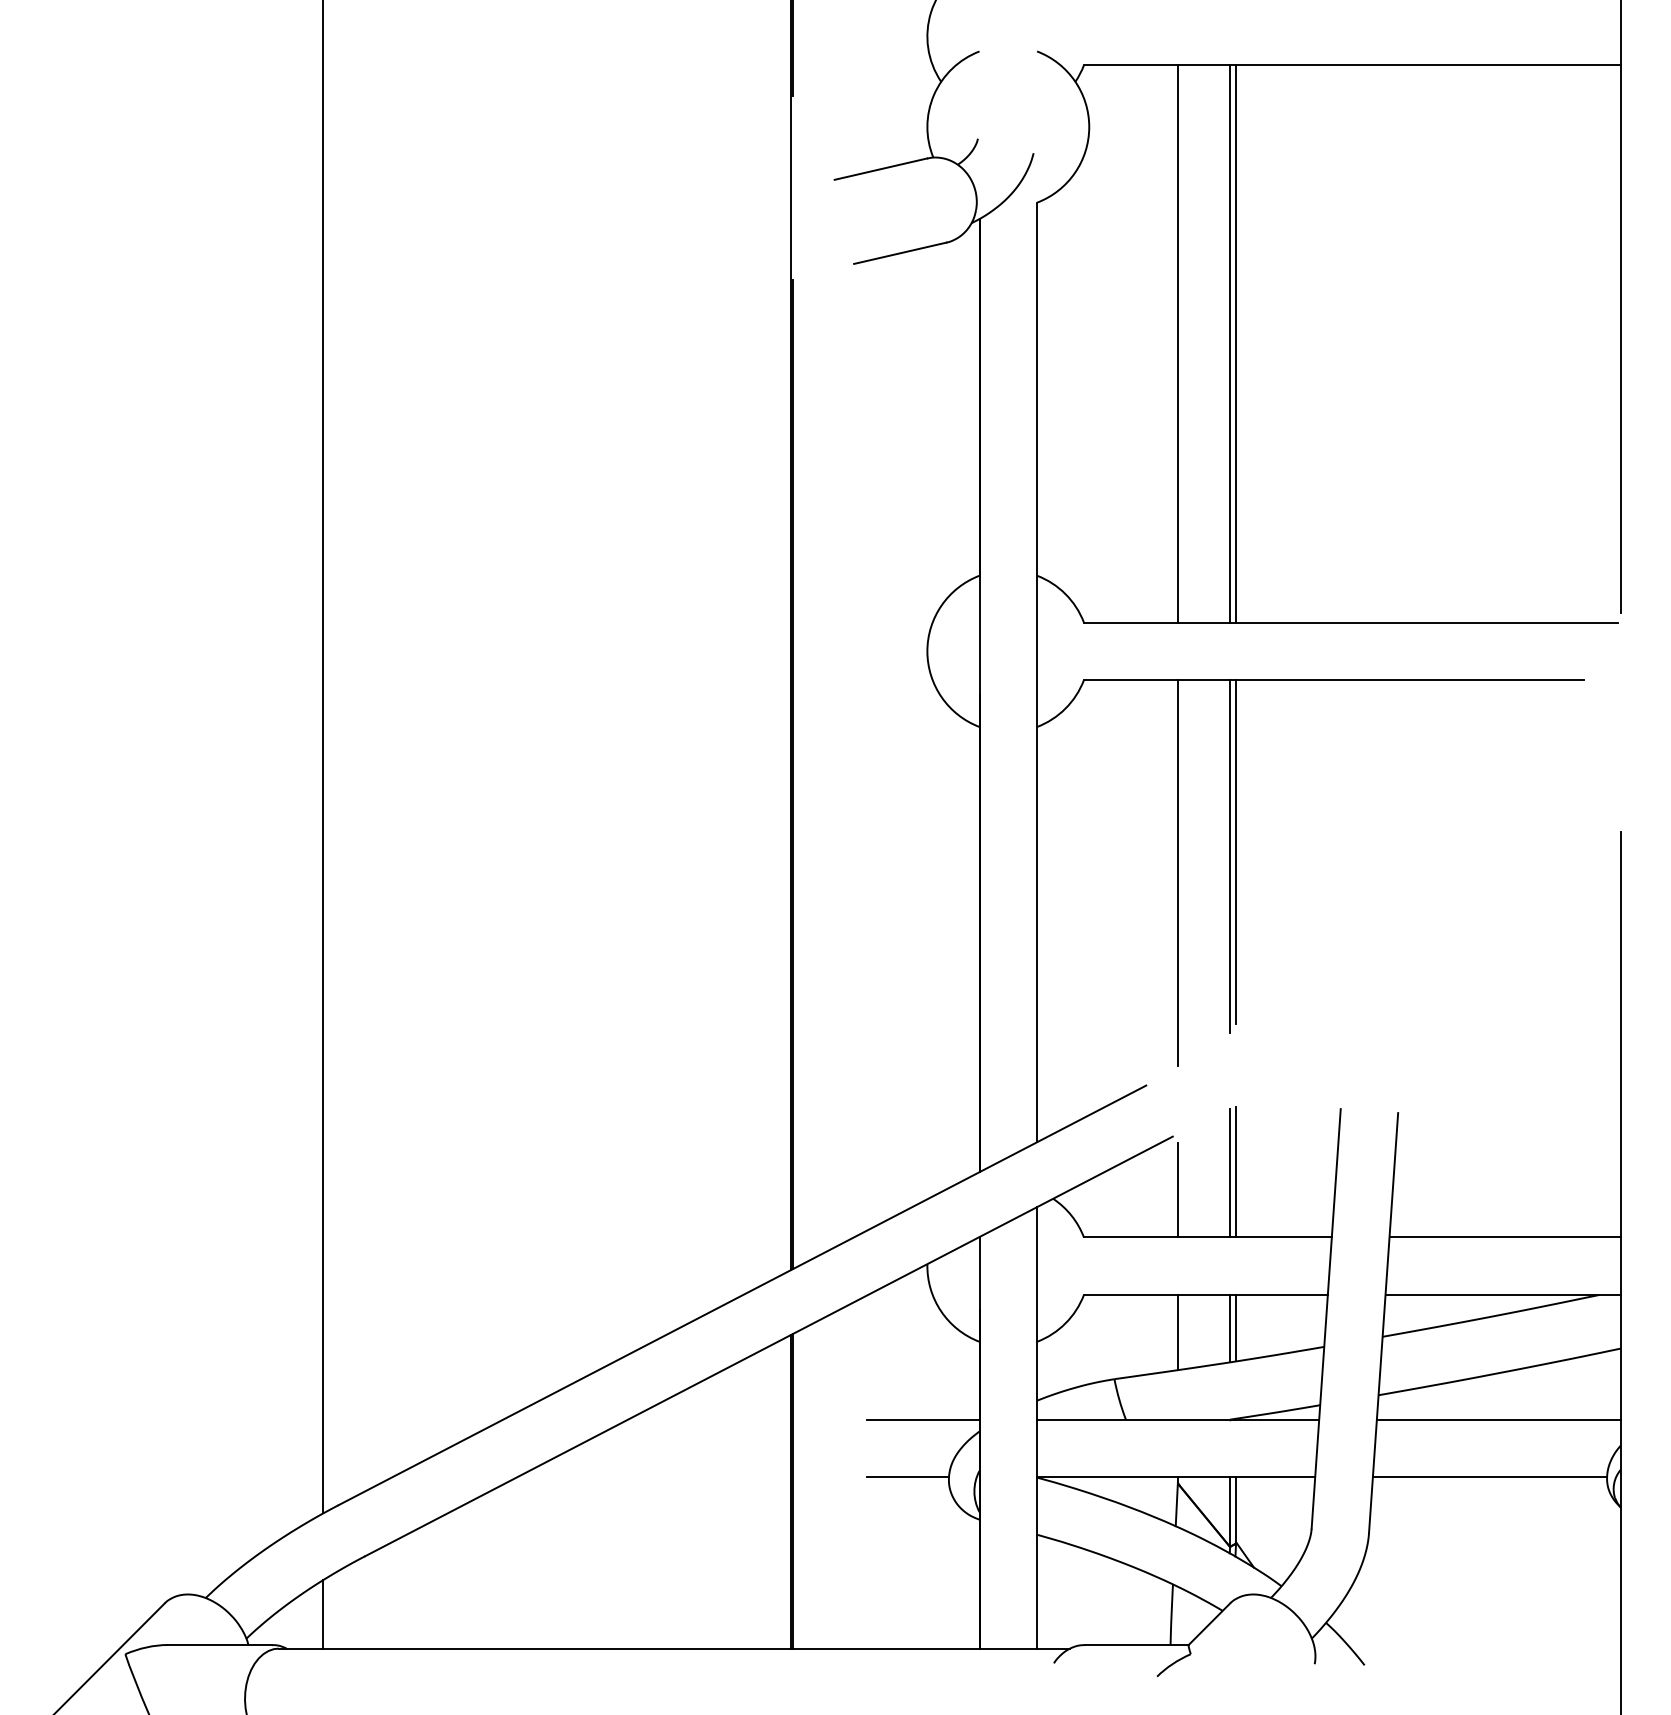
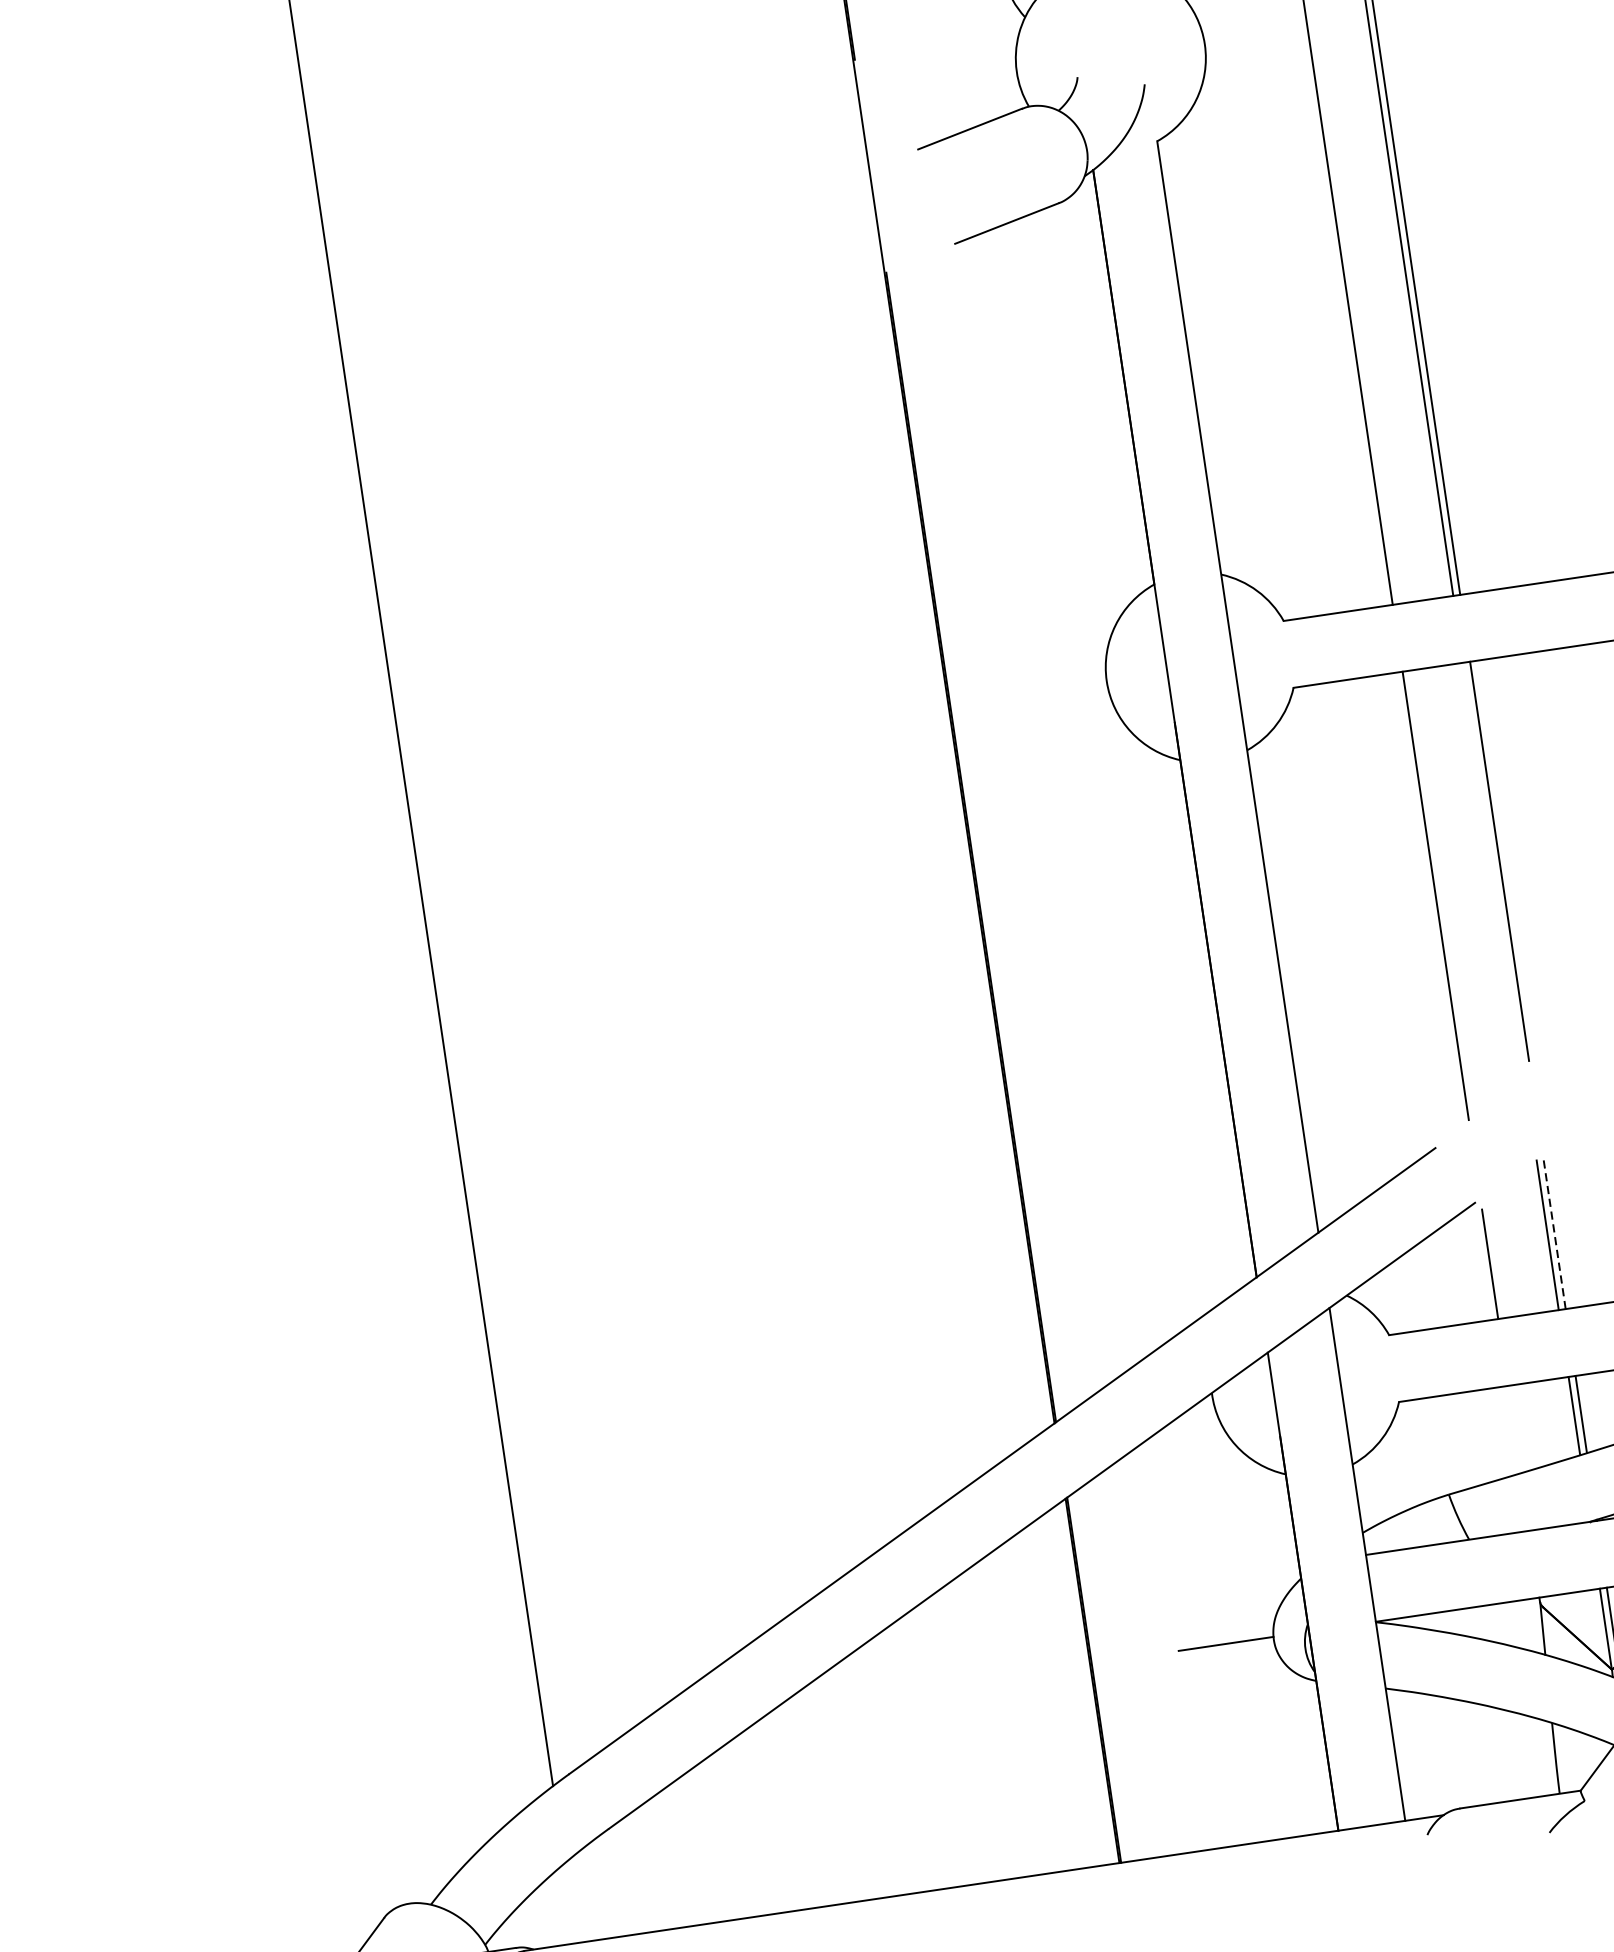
line: (1229, 856) -> (1492, 867), removed
line: (1235, 1171) -> (1553, 1232), solid -> dashed
line: (1177, 1332) -> (1514, 1429), removed
line: (923, 1419) -> (1234, 1574), removed
line: (323, 1614) -> (570, 1903), removed

